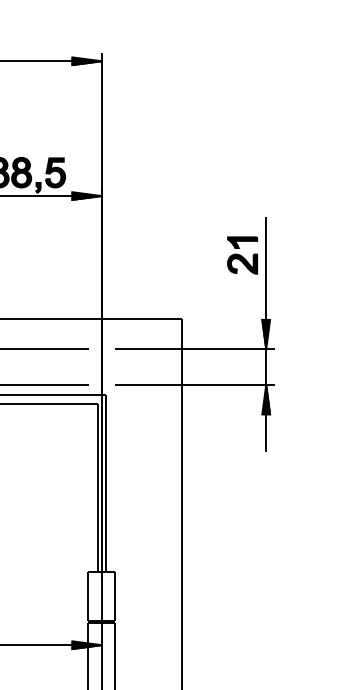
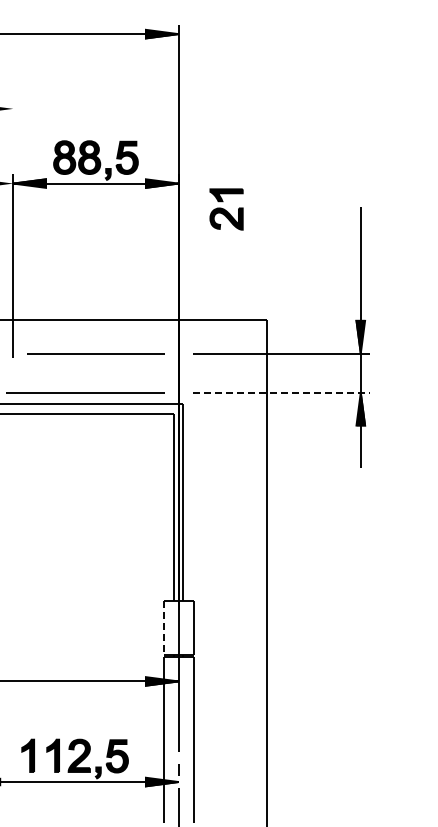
part: (242, 255) -> (226, 209), moved
line: (194, 384) -> (281, 392), solid -> dashed
line: (88, 597) -> (163, 628), solid -> dashed

